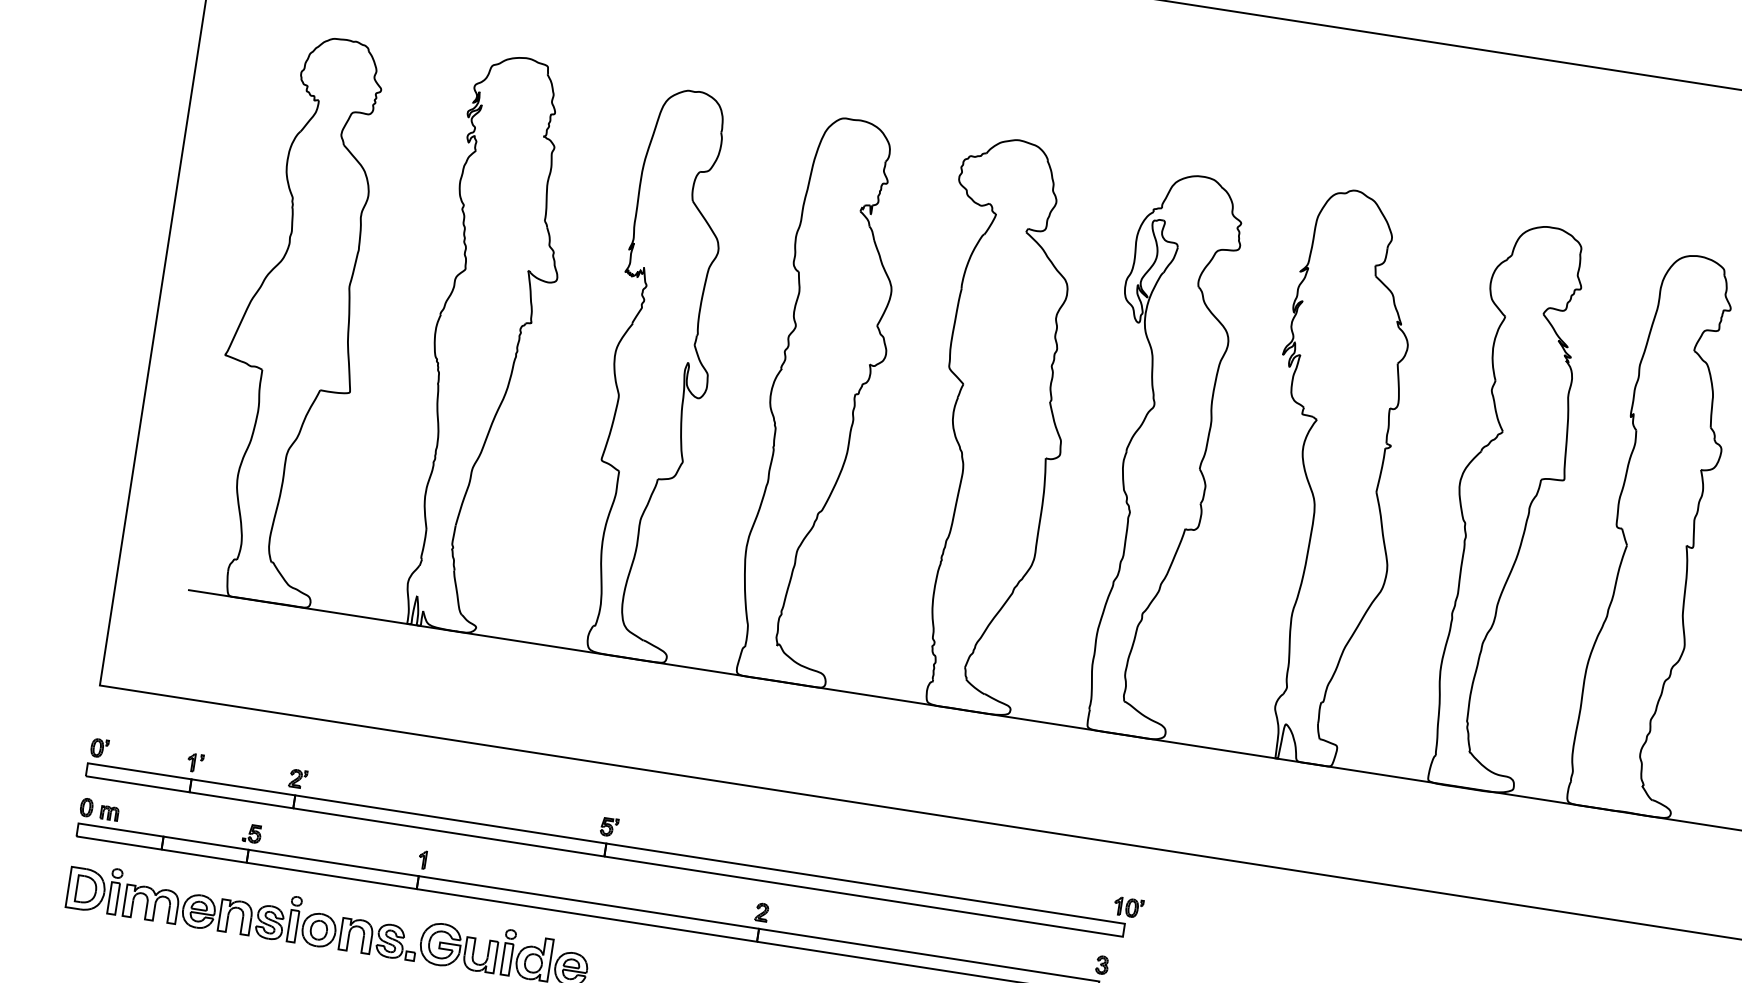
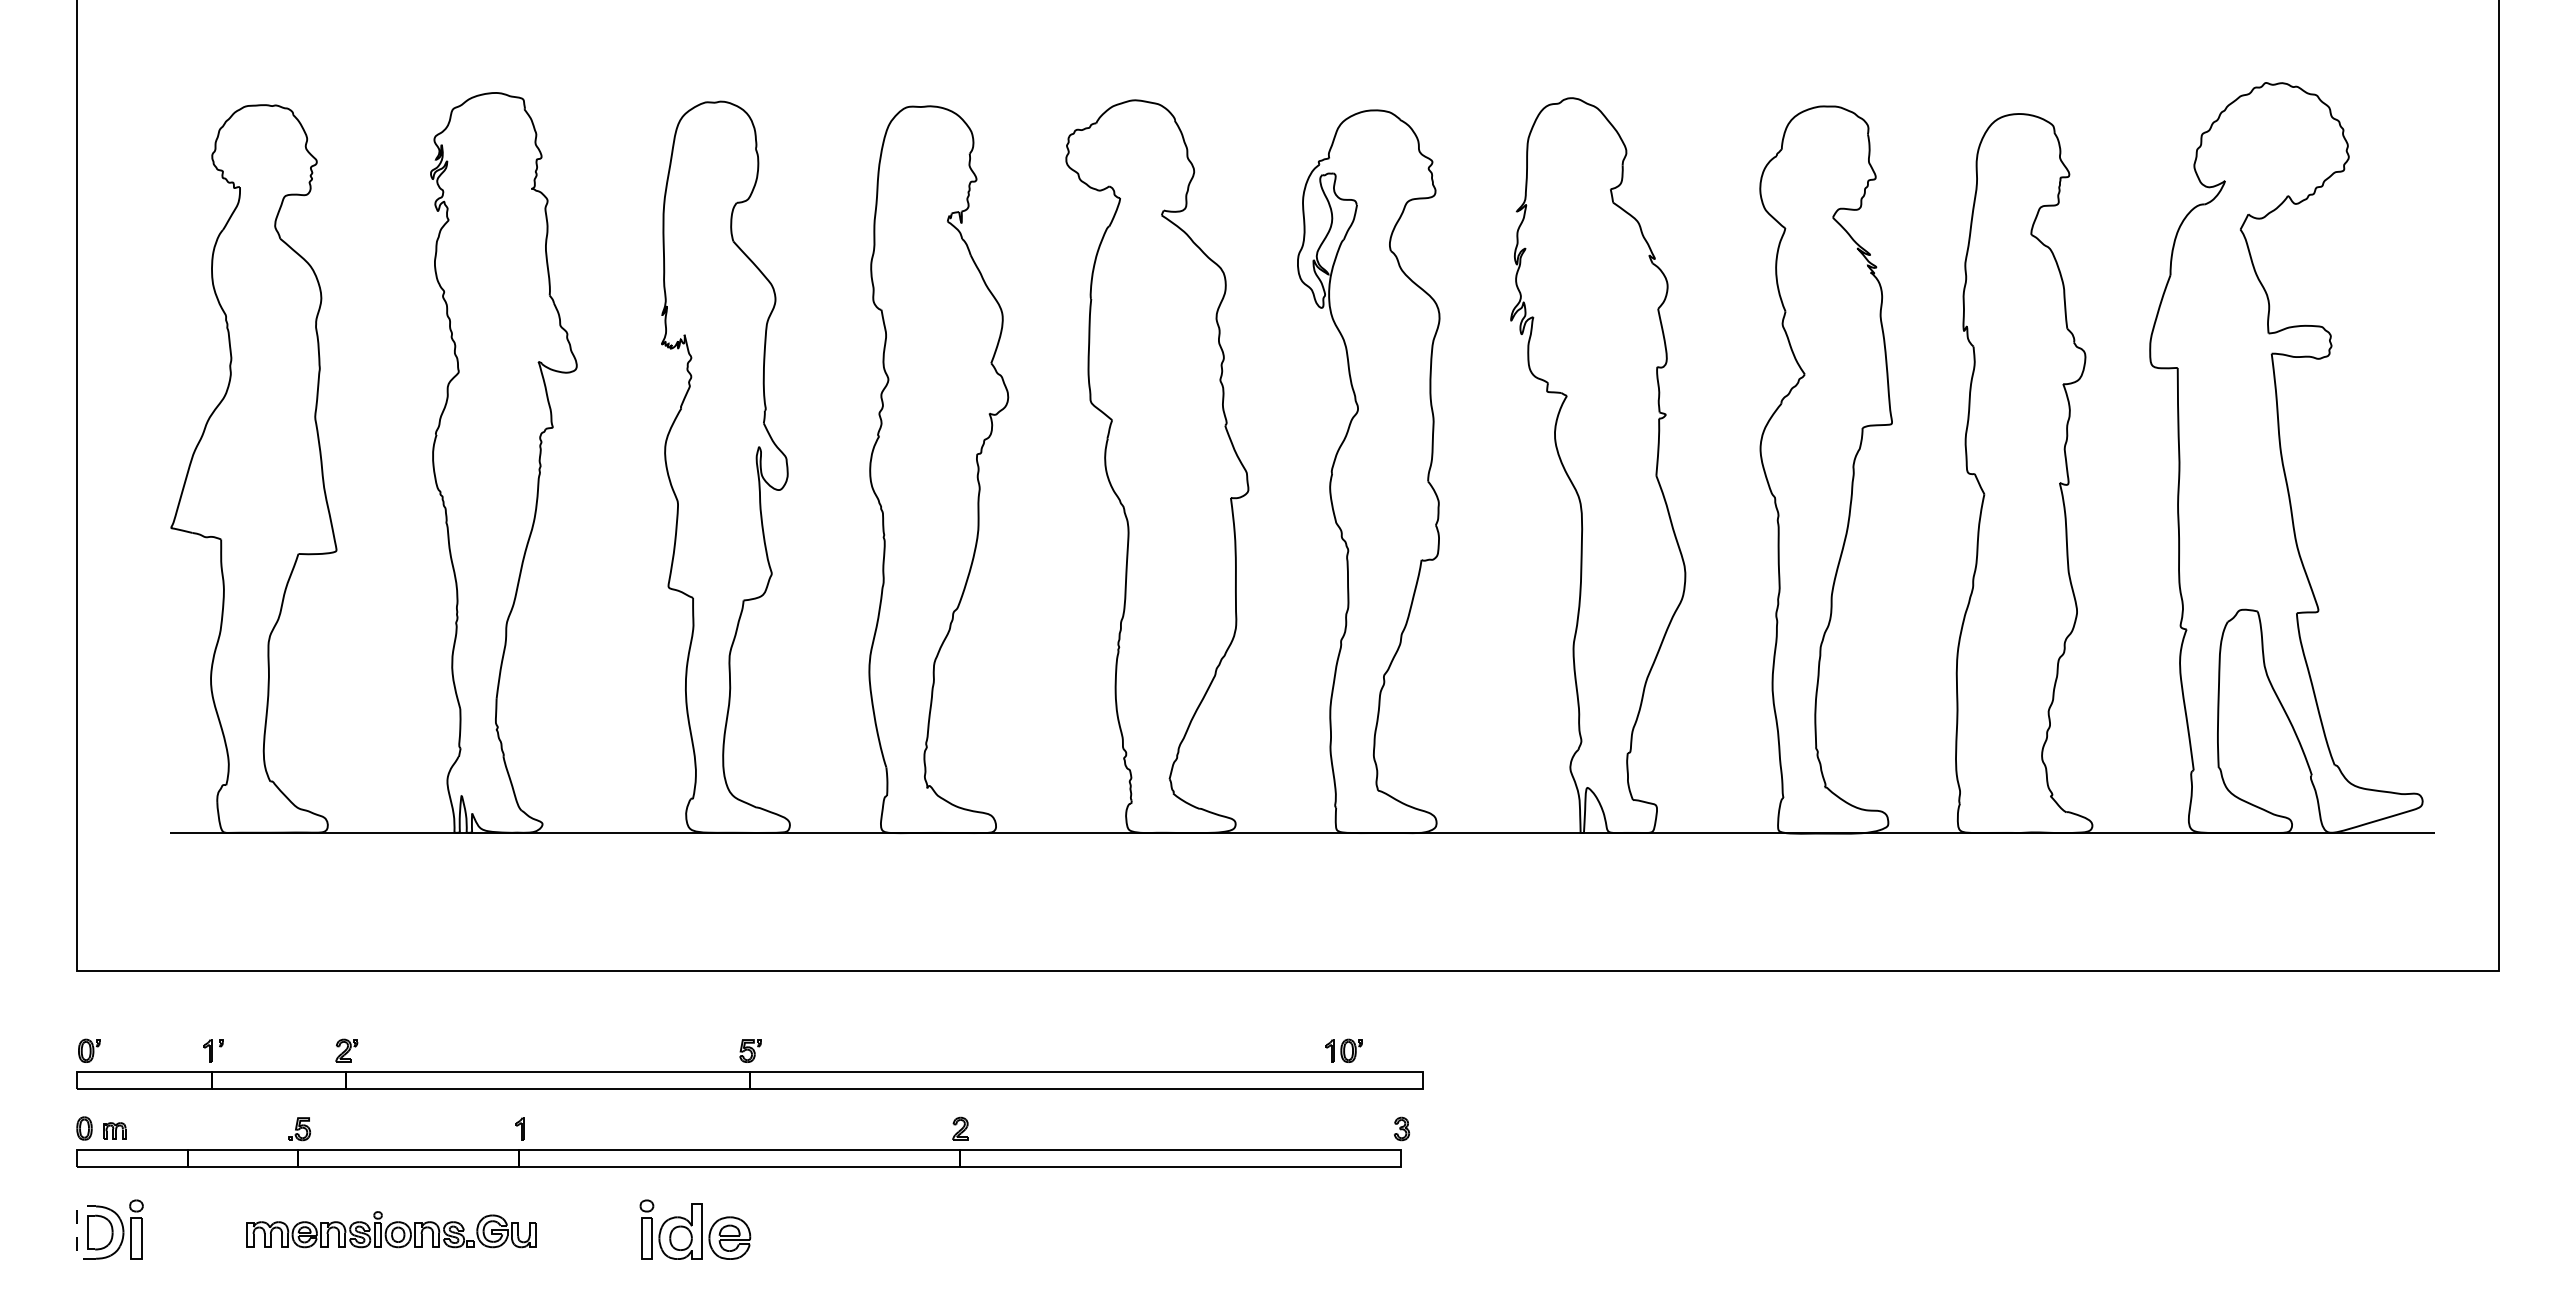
line: (68, 886) -> (77, 1232), solid -> dashed
part: (1128, 907) -> (1343, 1050), moved
part: (311, 922) -> (391, 1229), size x0.6

